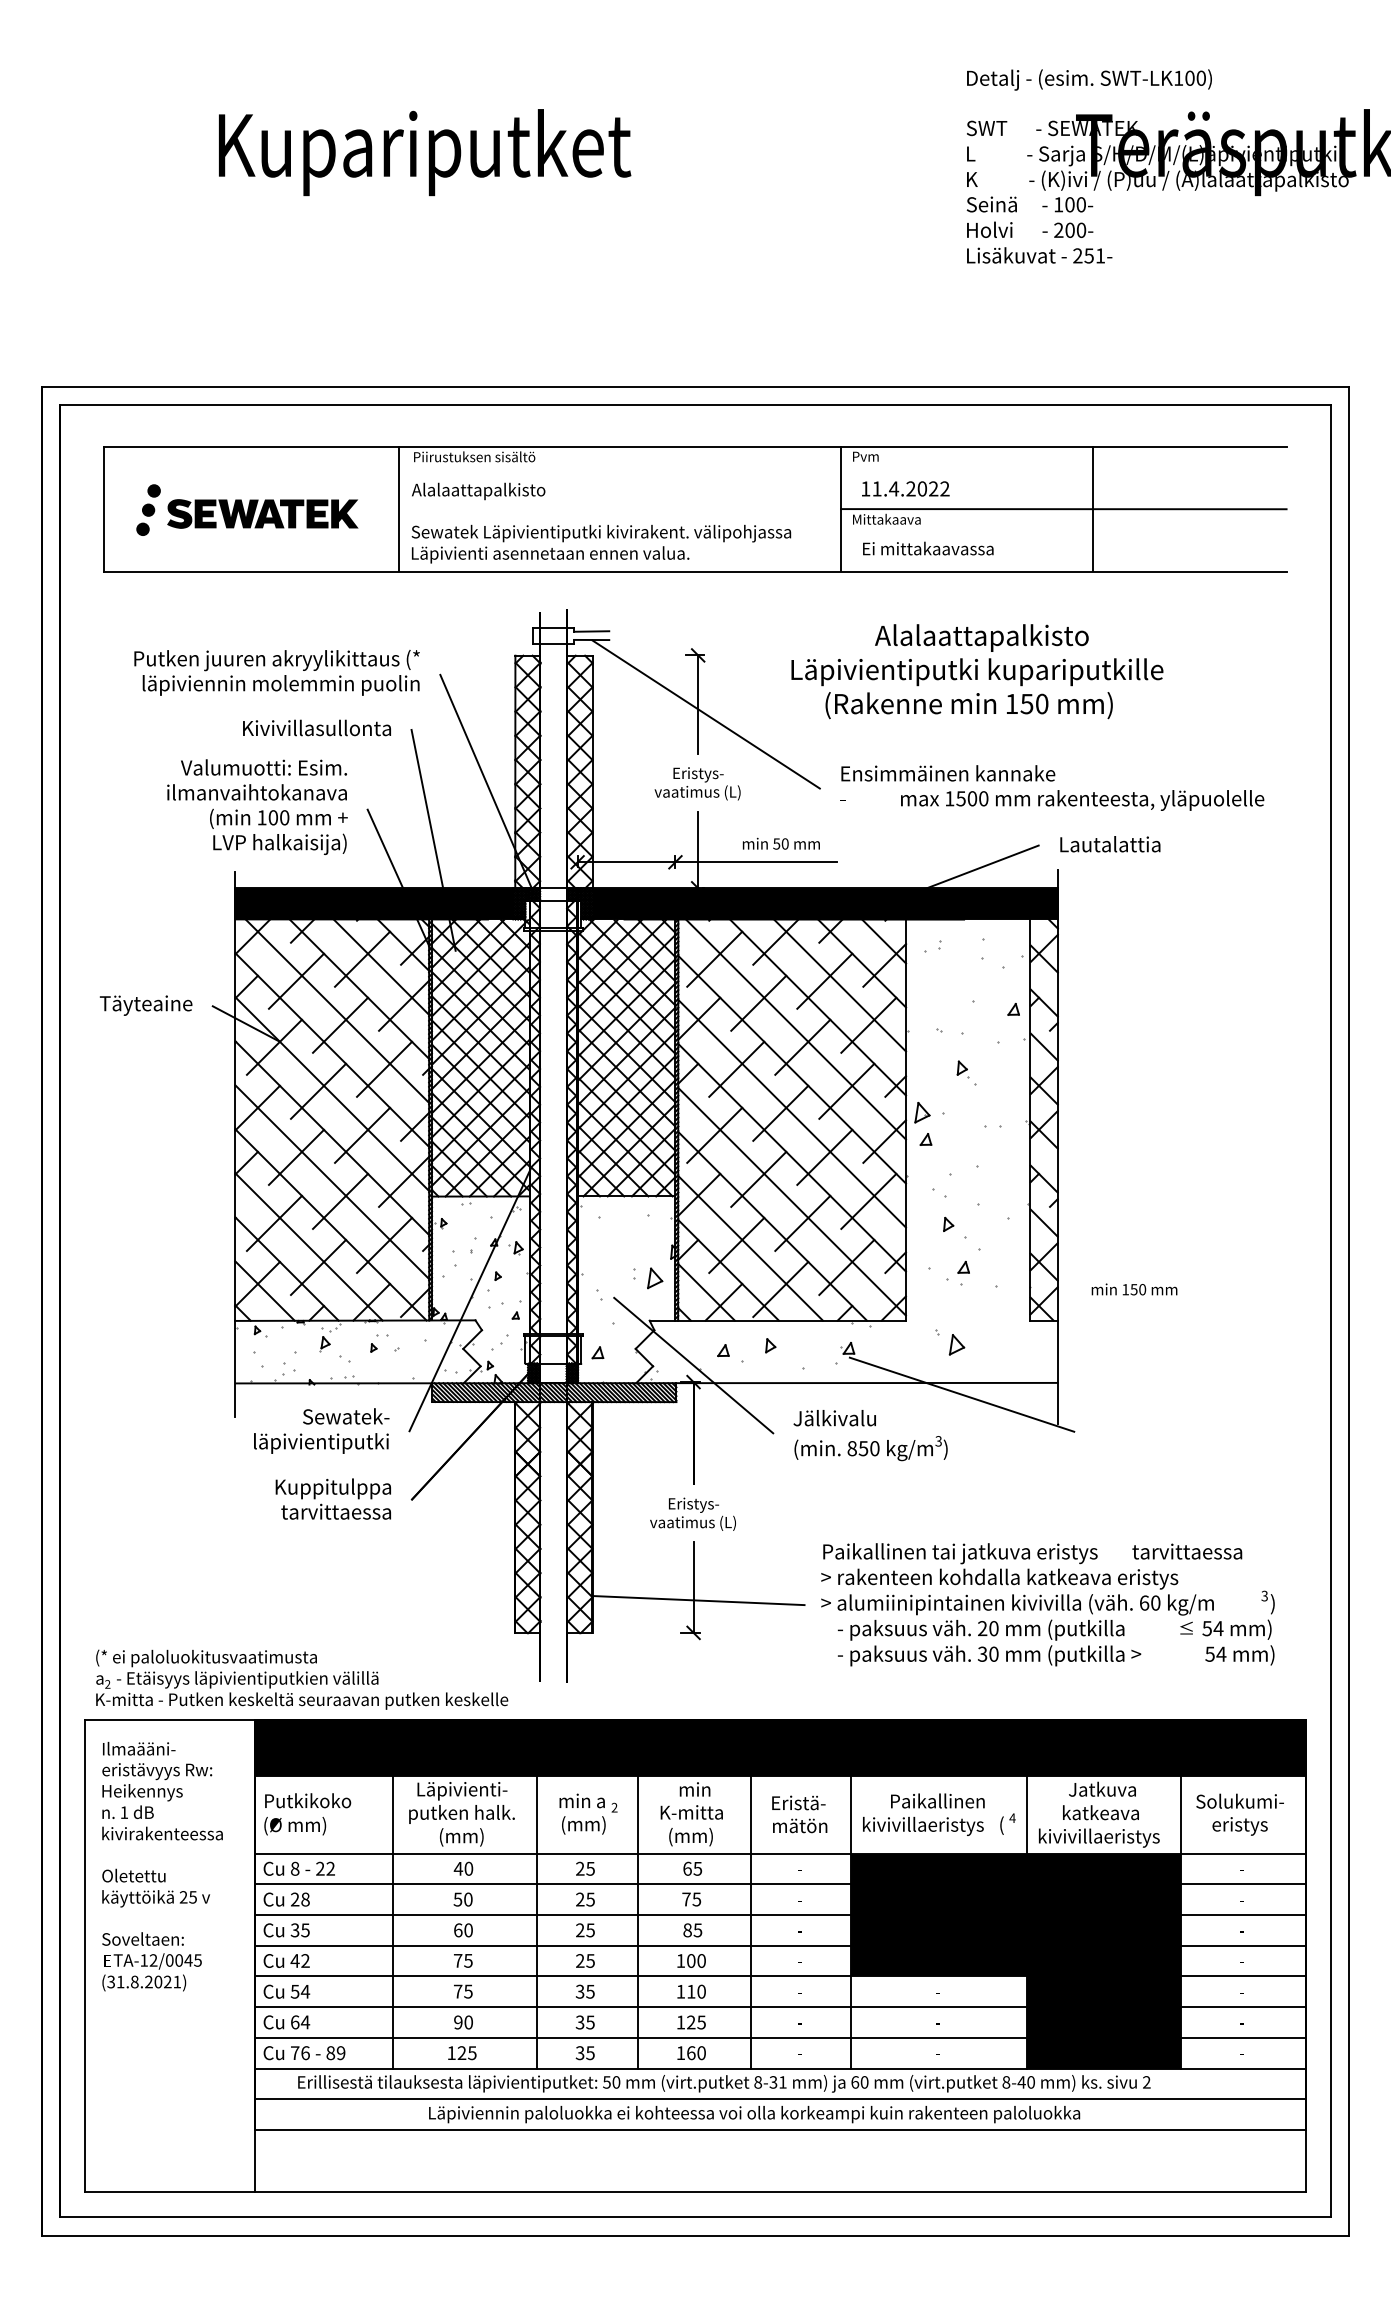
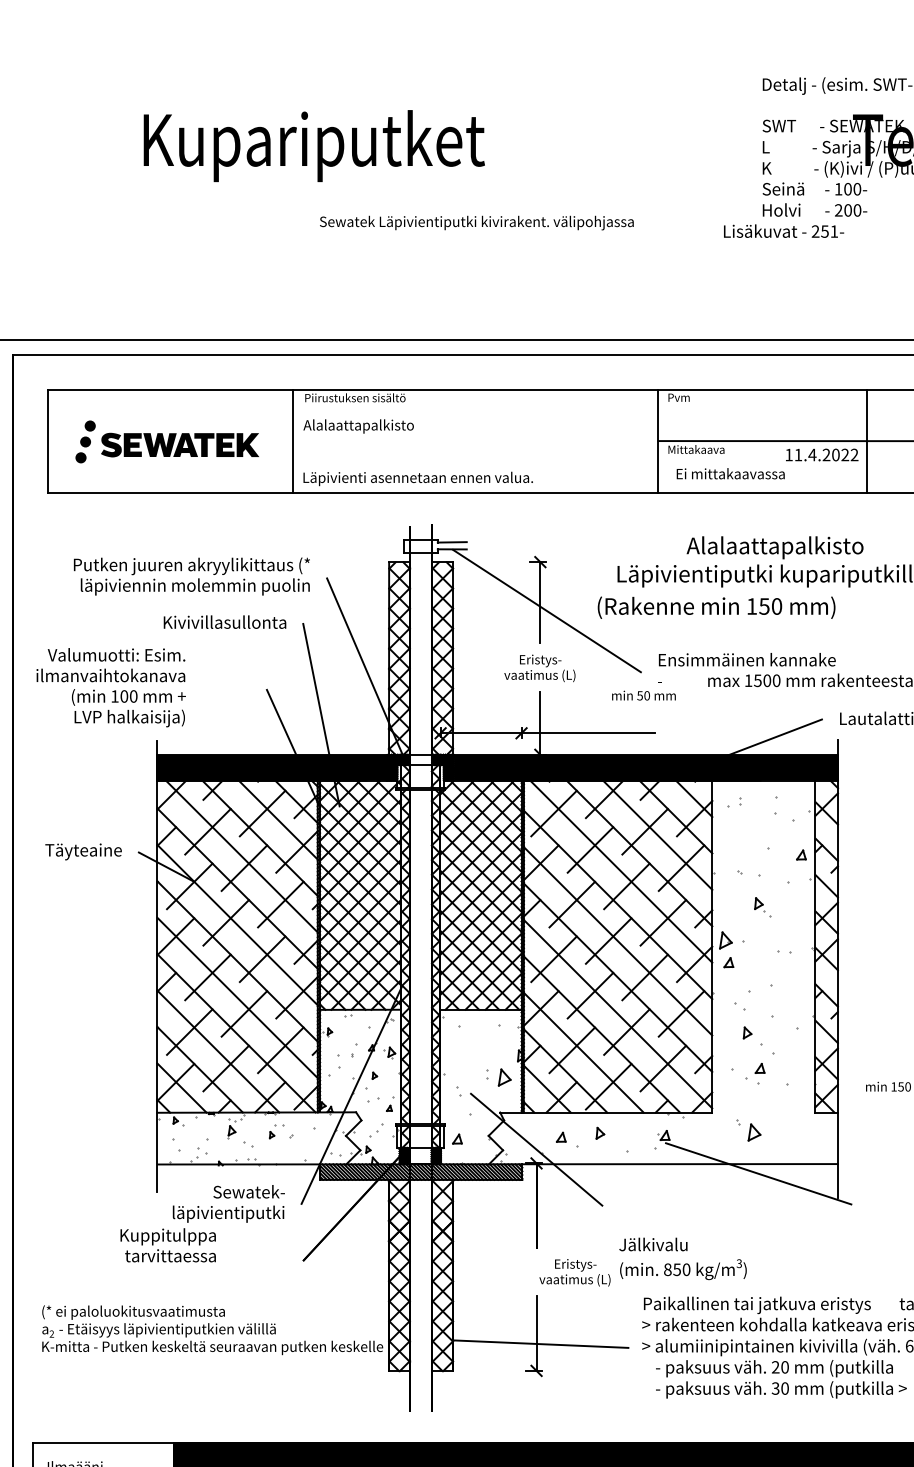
text: (1039, 255) -> (783, 231), moved
text: (905, 488) -> (821, 454), moved
text: (601, 533) -> (476, 222), moved
text: (968, 705) -> (716, 607), moved
text: (257, 806) -> (111, 687), moved
text: (780, 843) -> (643, 695), moved
text: (870, 1435) -> (682, 1258), moved
text: (332, 1498) -> (167, 1244), moved
text: (692, 1513) -> (574, 1272), moved
text: (302, 1679) -> (212, 1330), moved

